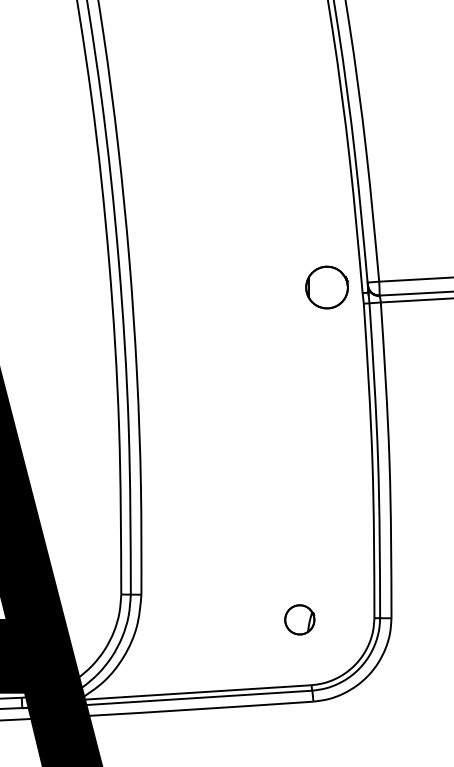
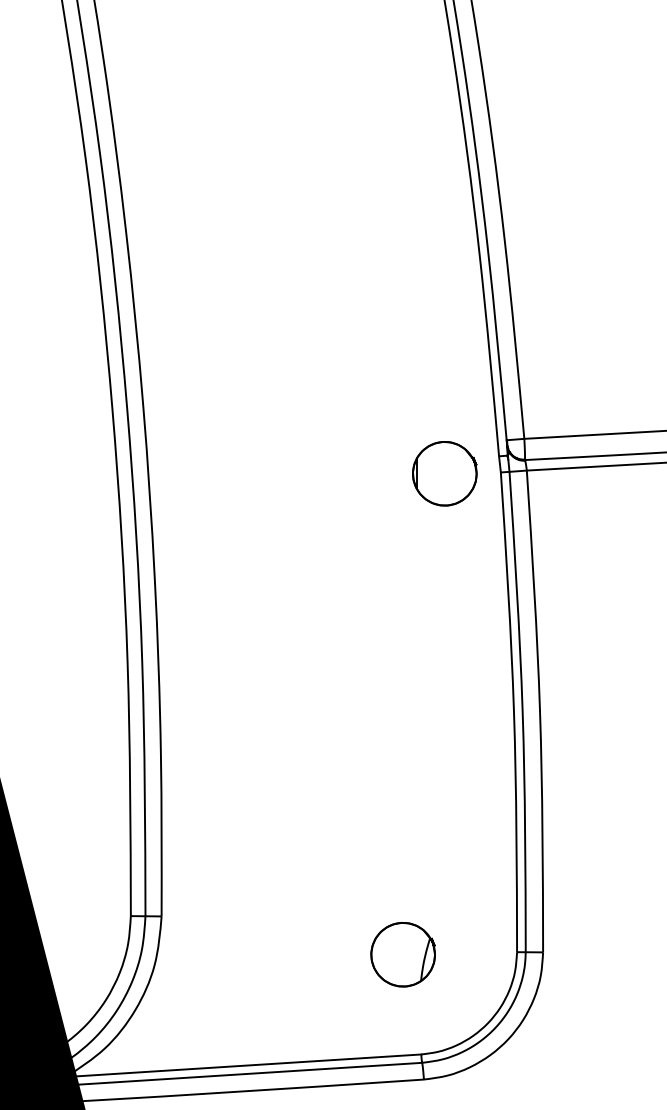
part: (326, 287) -> (443, 473), moved
part: (299, 619) -> (402, 954), size x1.43

